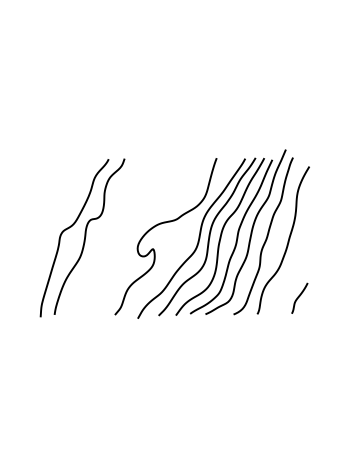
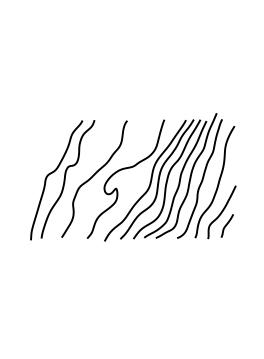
curve: (122, 233) -> (92, 176), added
curve: (292, 280) -> (221, 212), added

